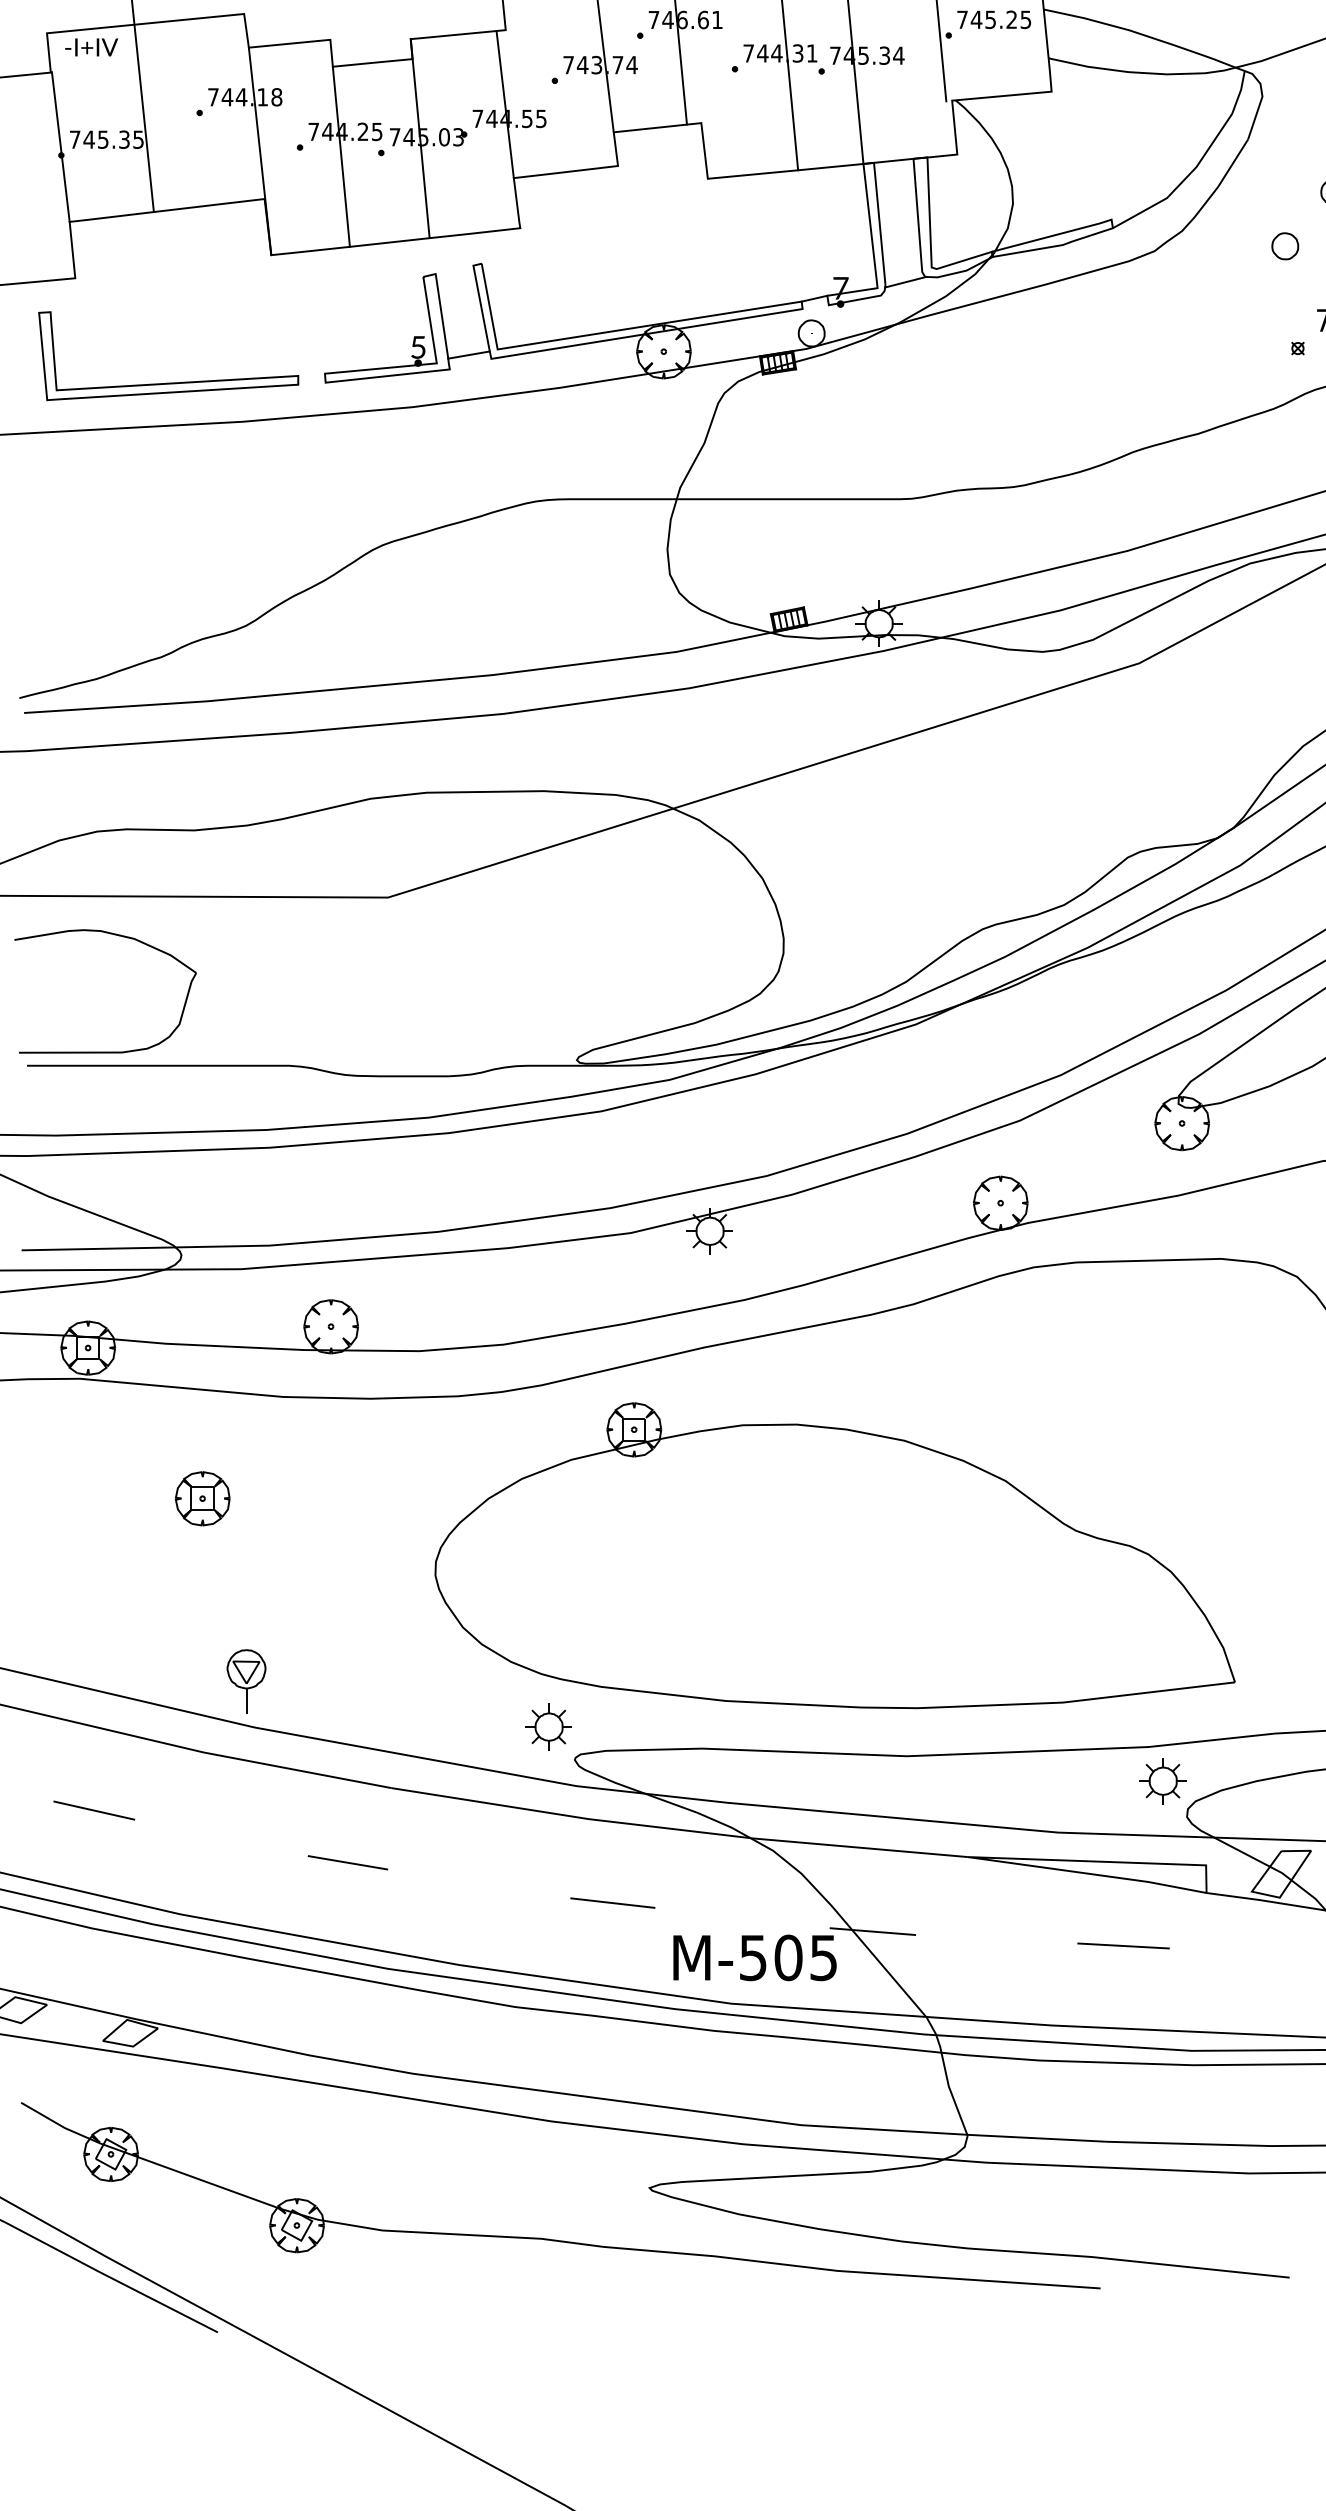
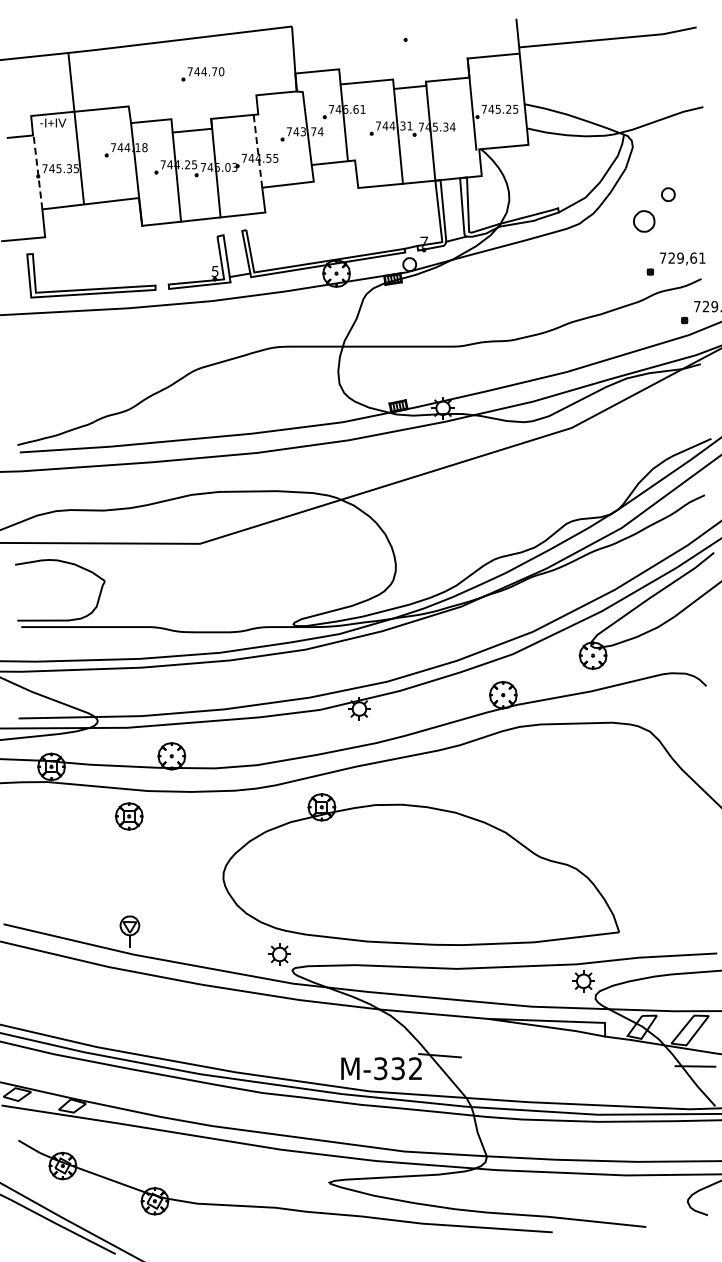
line: (504, 104) -> (257, 151), solid -> dashed
line: (59, 145) -> (37, 171), solid -> dashed
part: (1283, 246) -> (643, 221), size x1.6
part: (201, 1498) -> (128, 816), moved
line: (94, 1809) -> (54, 995), removed
line: (346, 1862) -> (179, 1021), removed
line: (611, 1902) -> (310, 1041), removed
line: (1122, 1945) -> (563, 1062), removed
text: (789, 1957) -> (398, 1068), M-505 -> M-332

